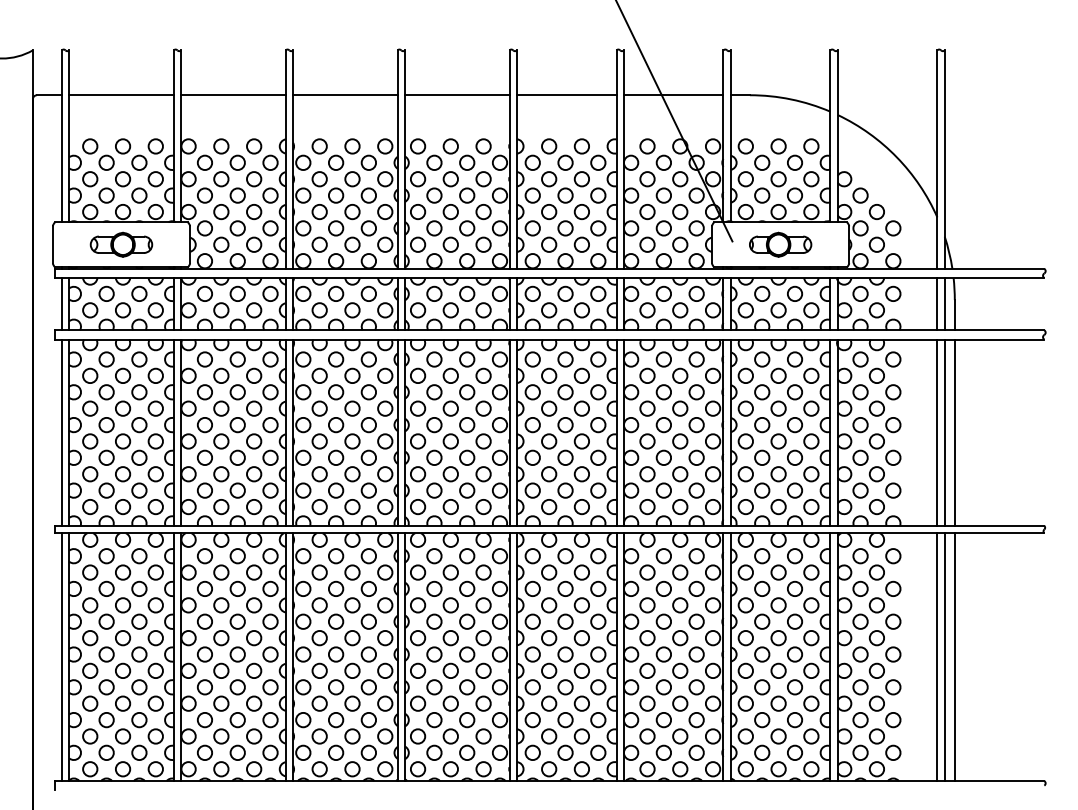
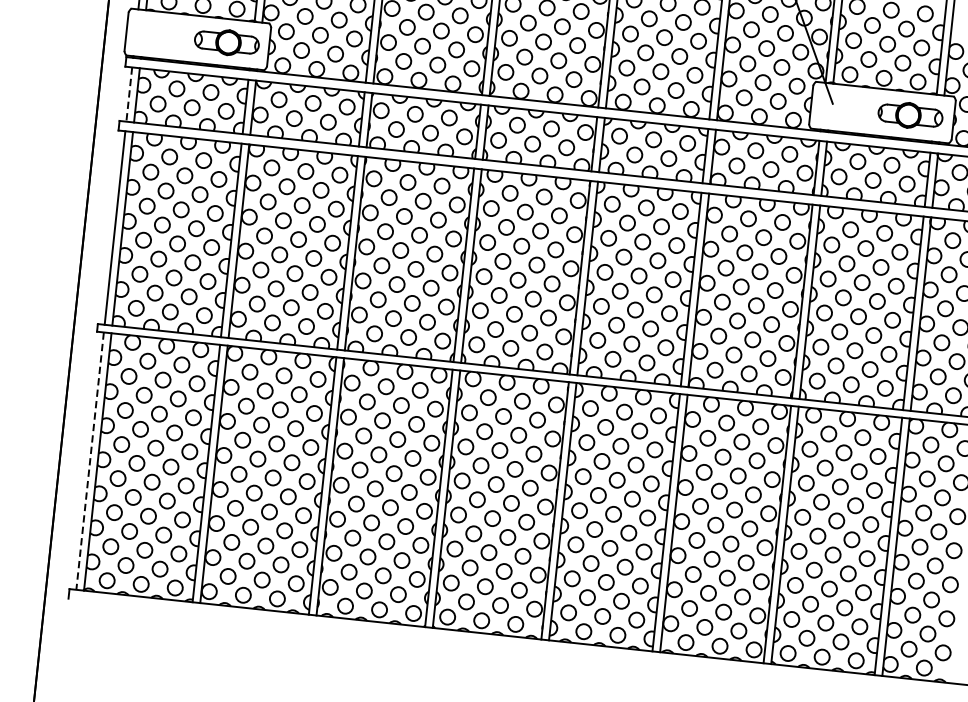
part: (121, 244) -> (226, 42), moved
part: (780, 244) -> (910, 115), moved
line: (61, 304) -> (128, 94), solid -> dashed
line: (61, 657) -> (89, 461), solid -> dashed

